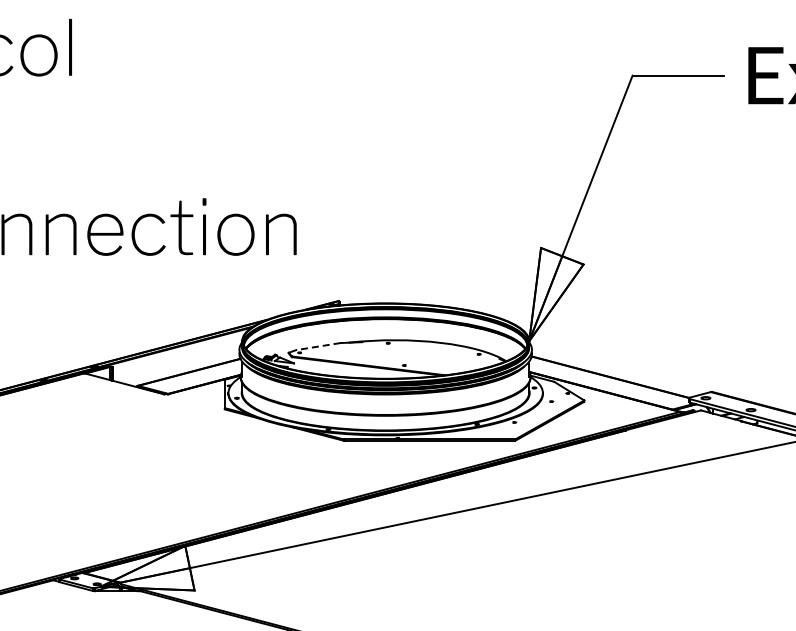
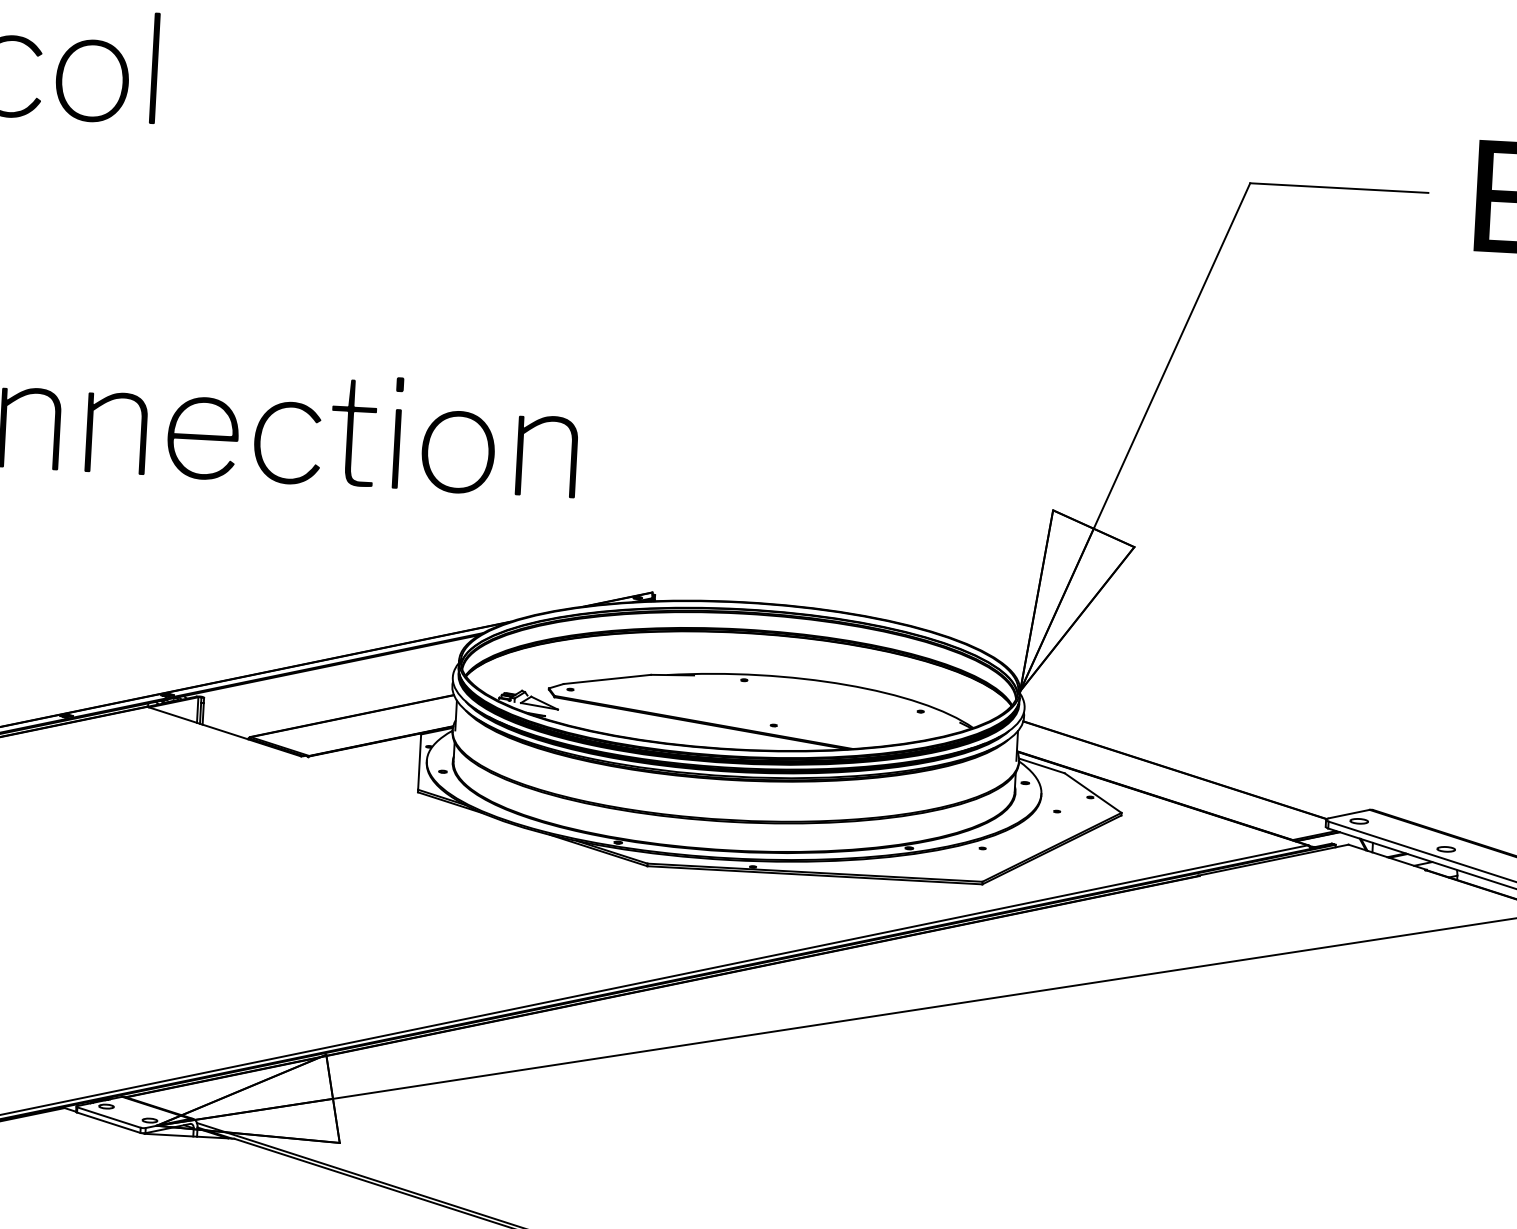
line: (317, 346) -> (605, 679), dashed -> solid

